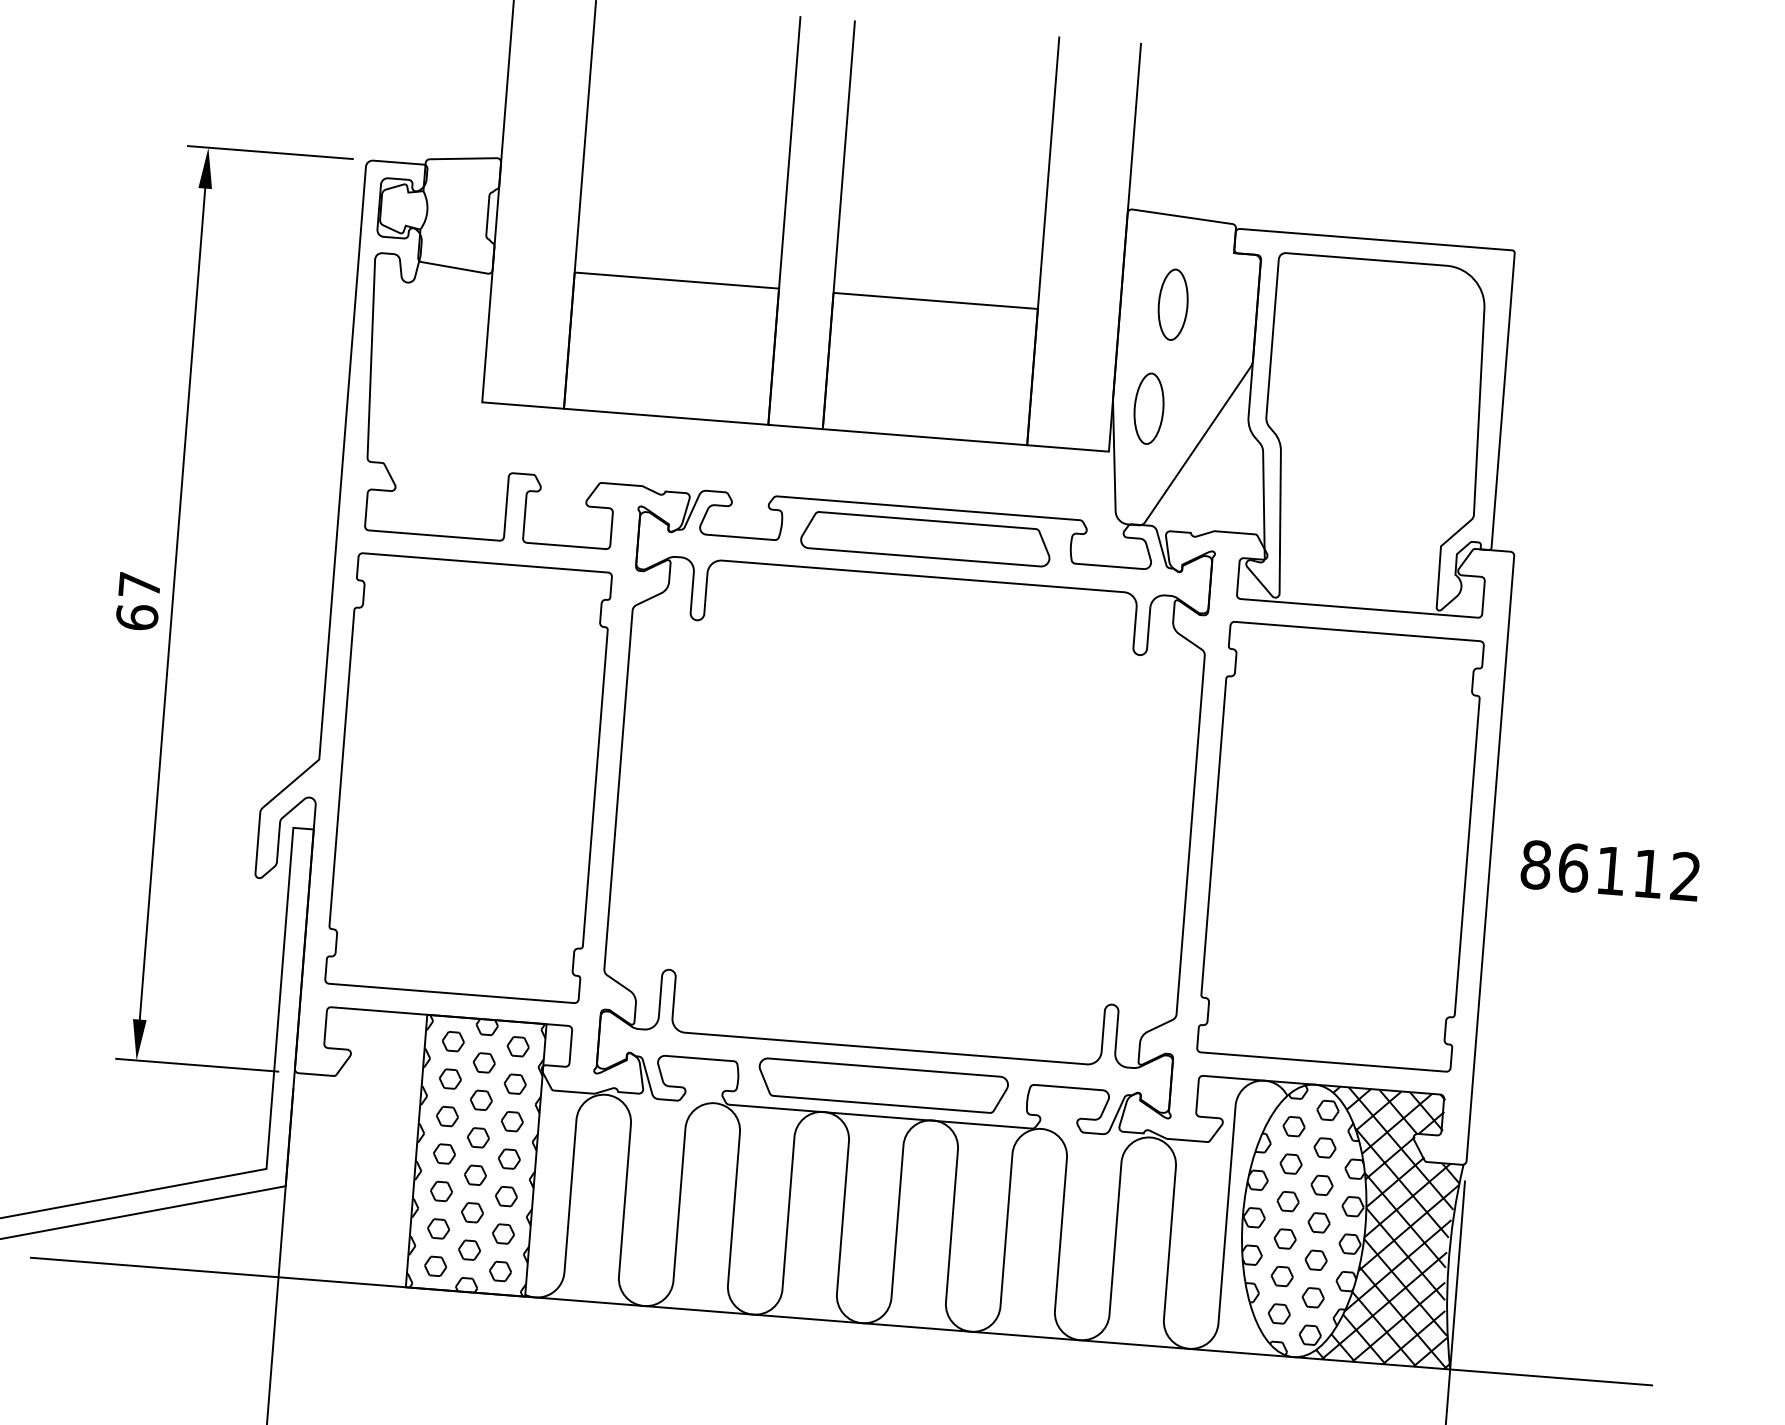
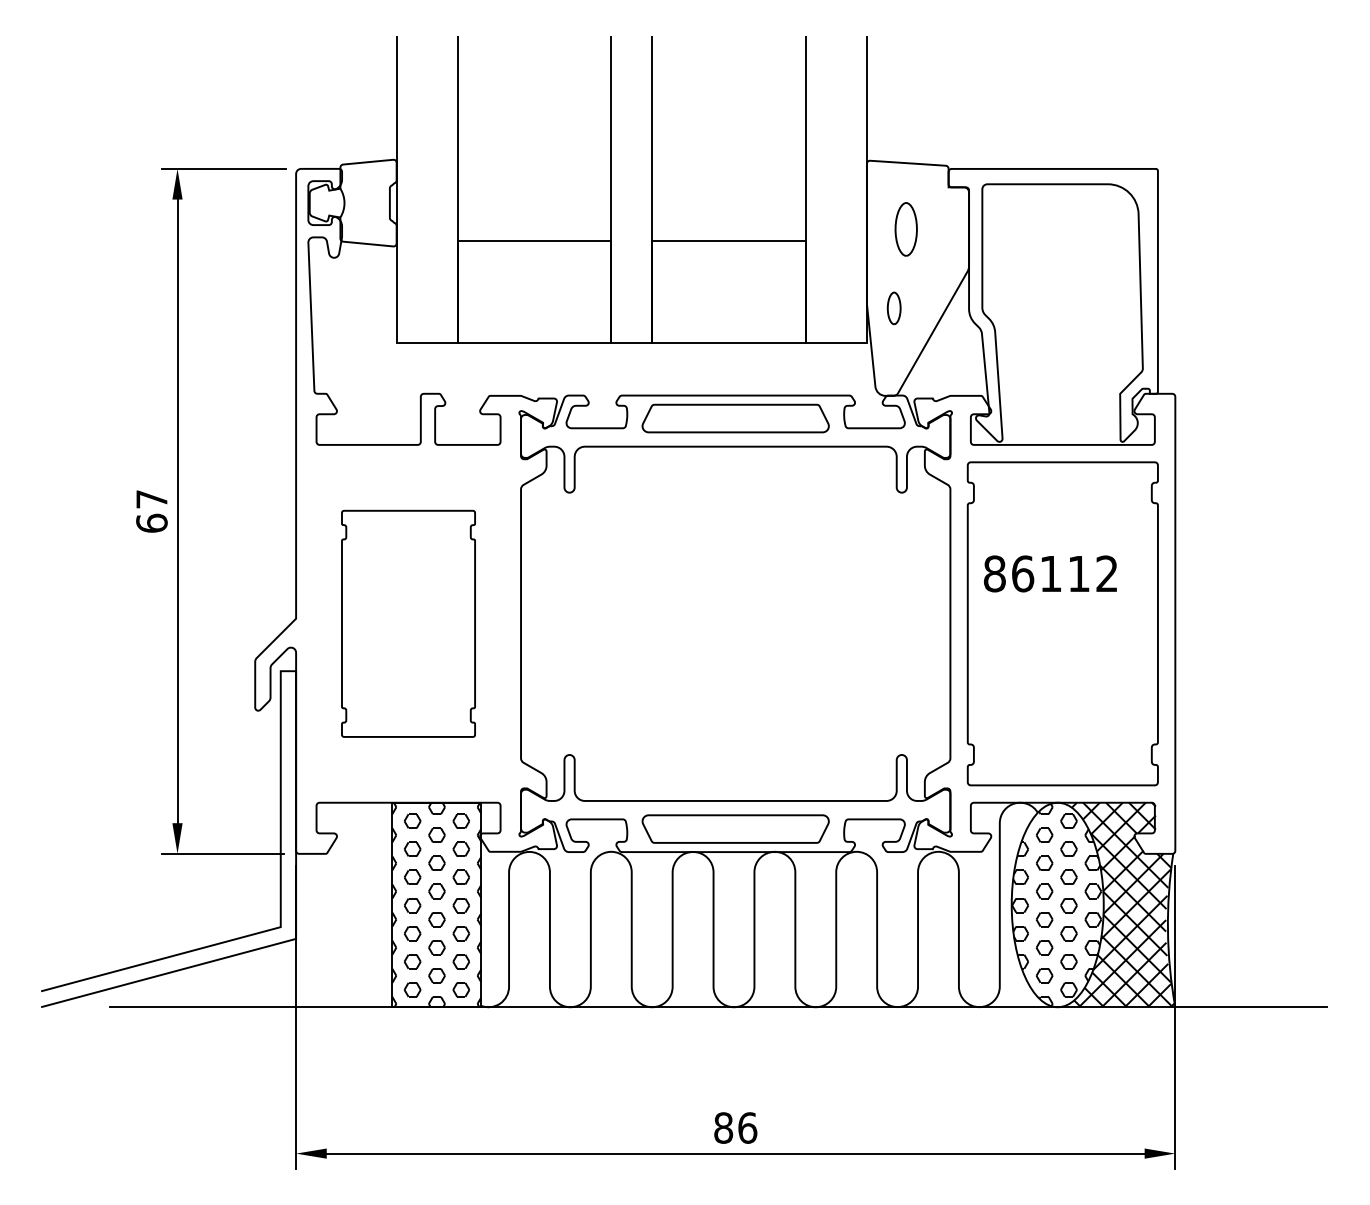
part: (1147, 408) -> (893, 308), size x0.6
part: (468, 777) -> (408, 623), size x0.7
text: (1610, 870) -> (1050, 573), moved

